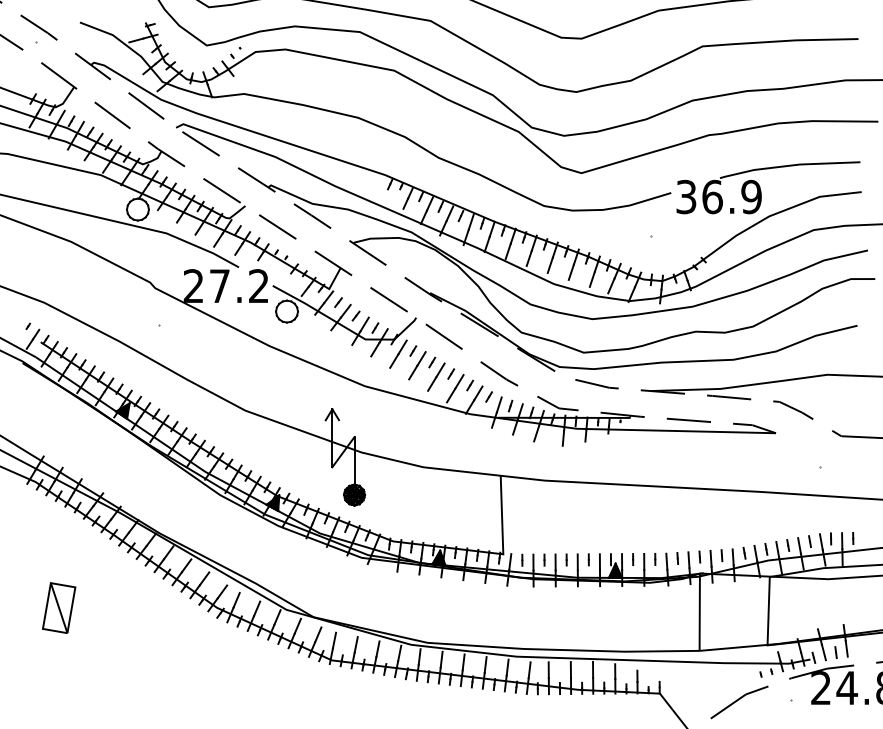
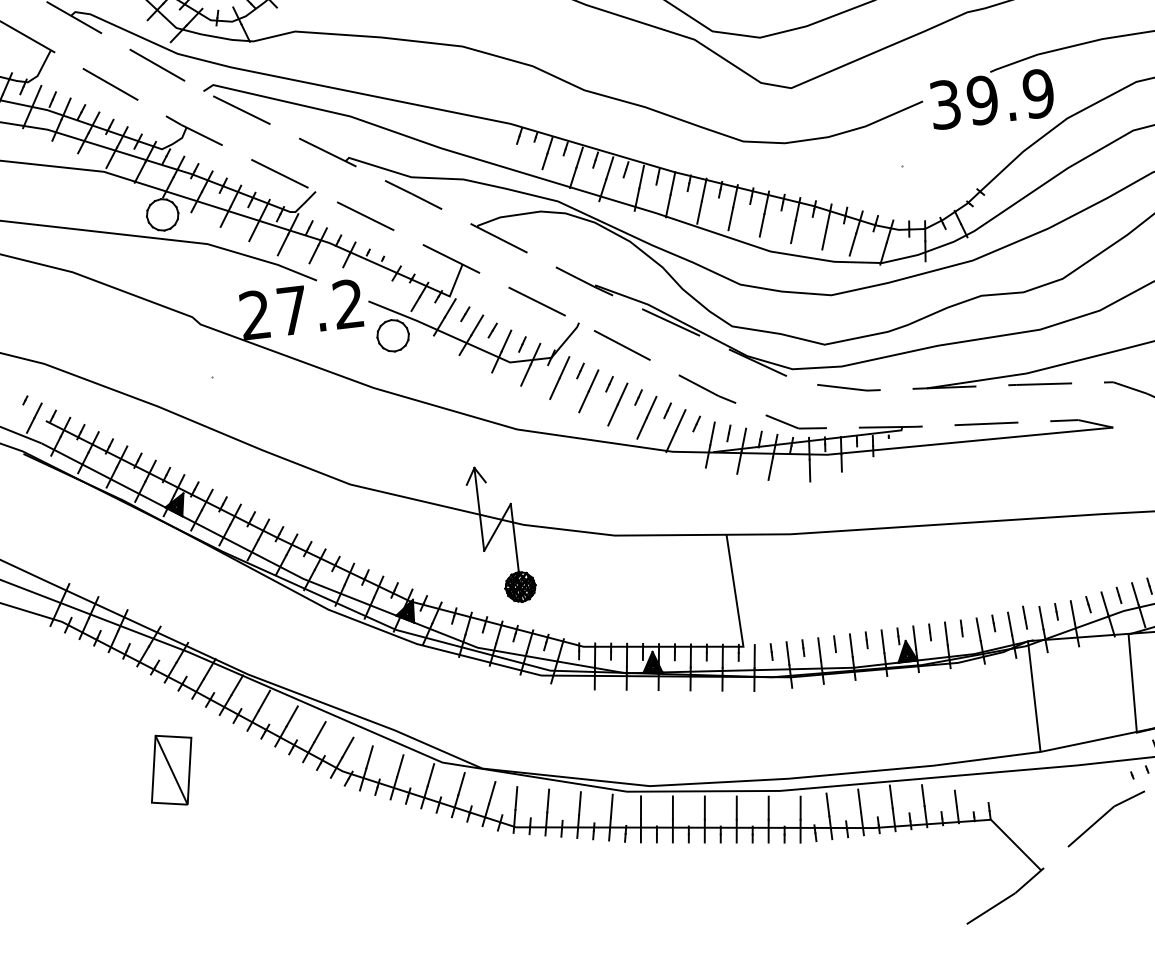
text: (712, 196) -> (982, 99), 36.9 -> 39.9
part: (699, 556) -> (1024, 616), size x1.4
part: (59, 607) -> (172, 769), moved

